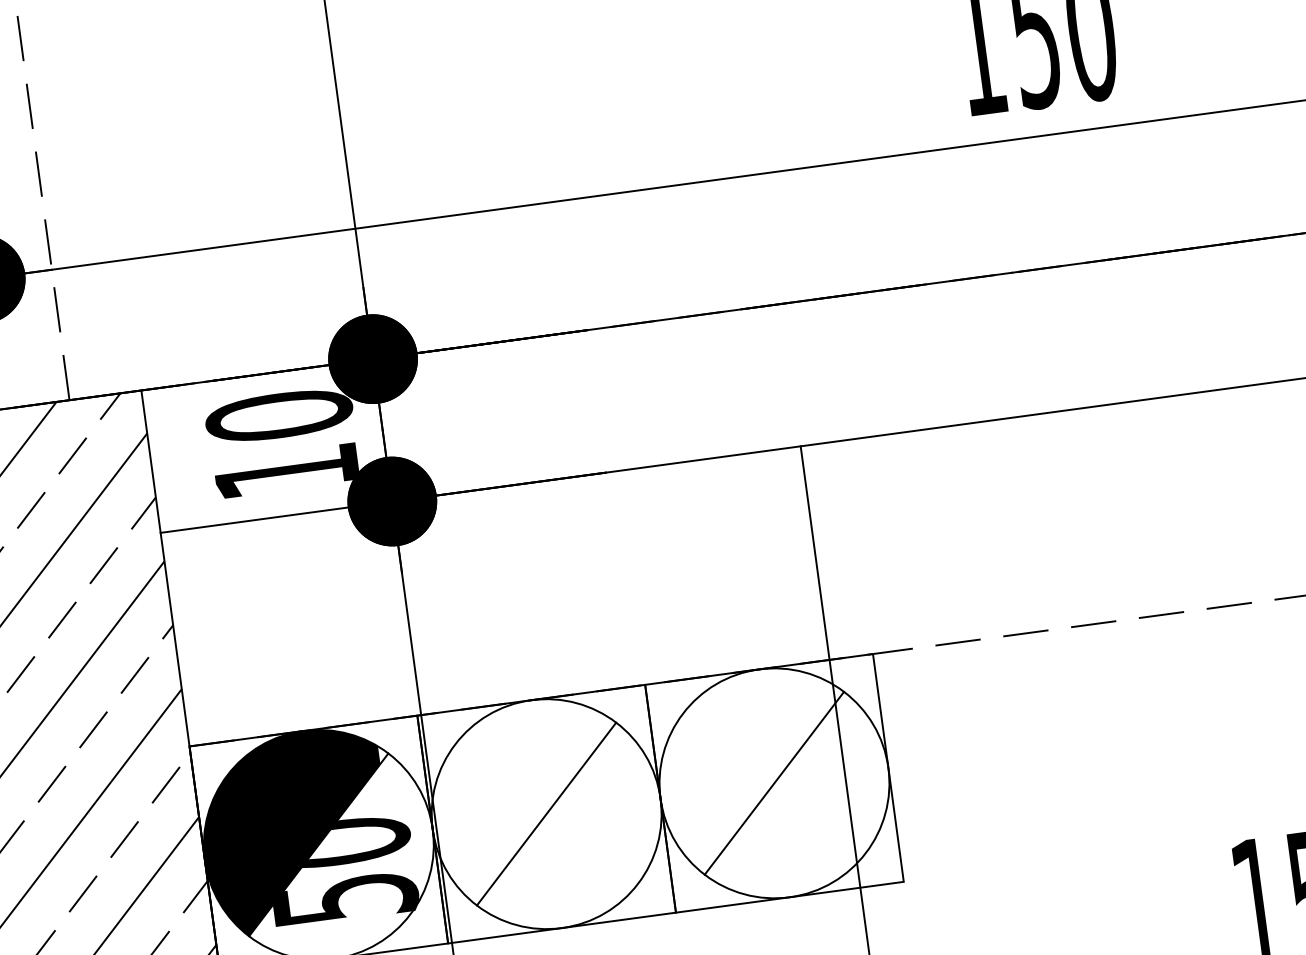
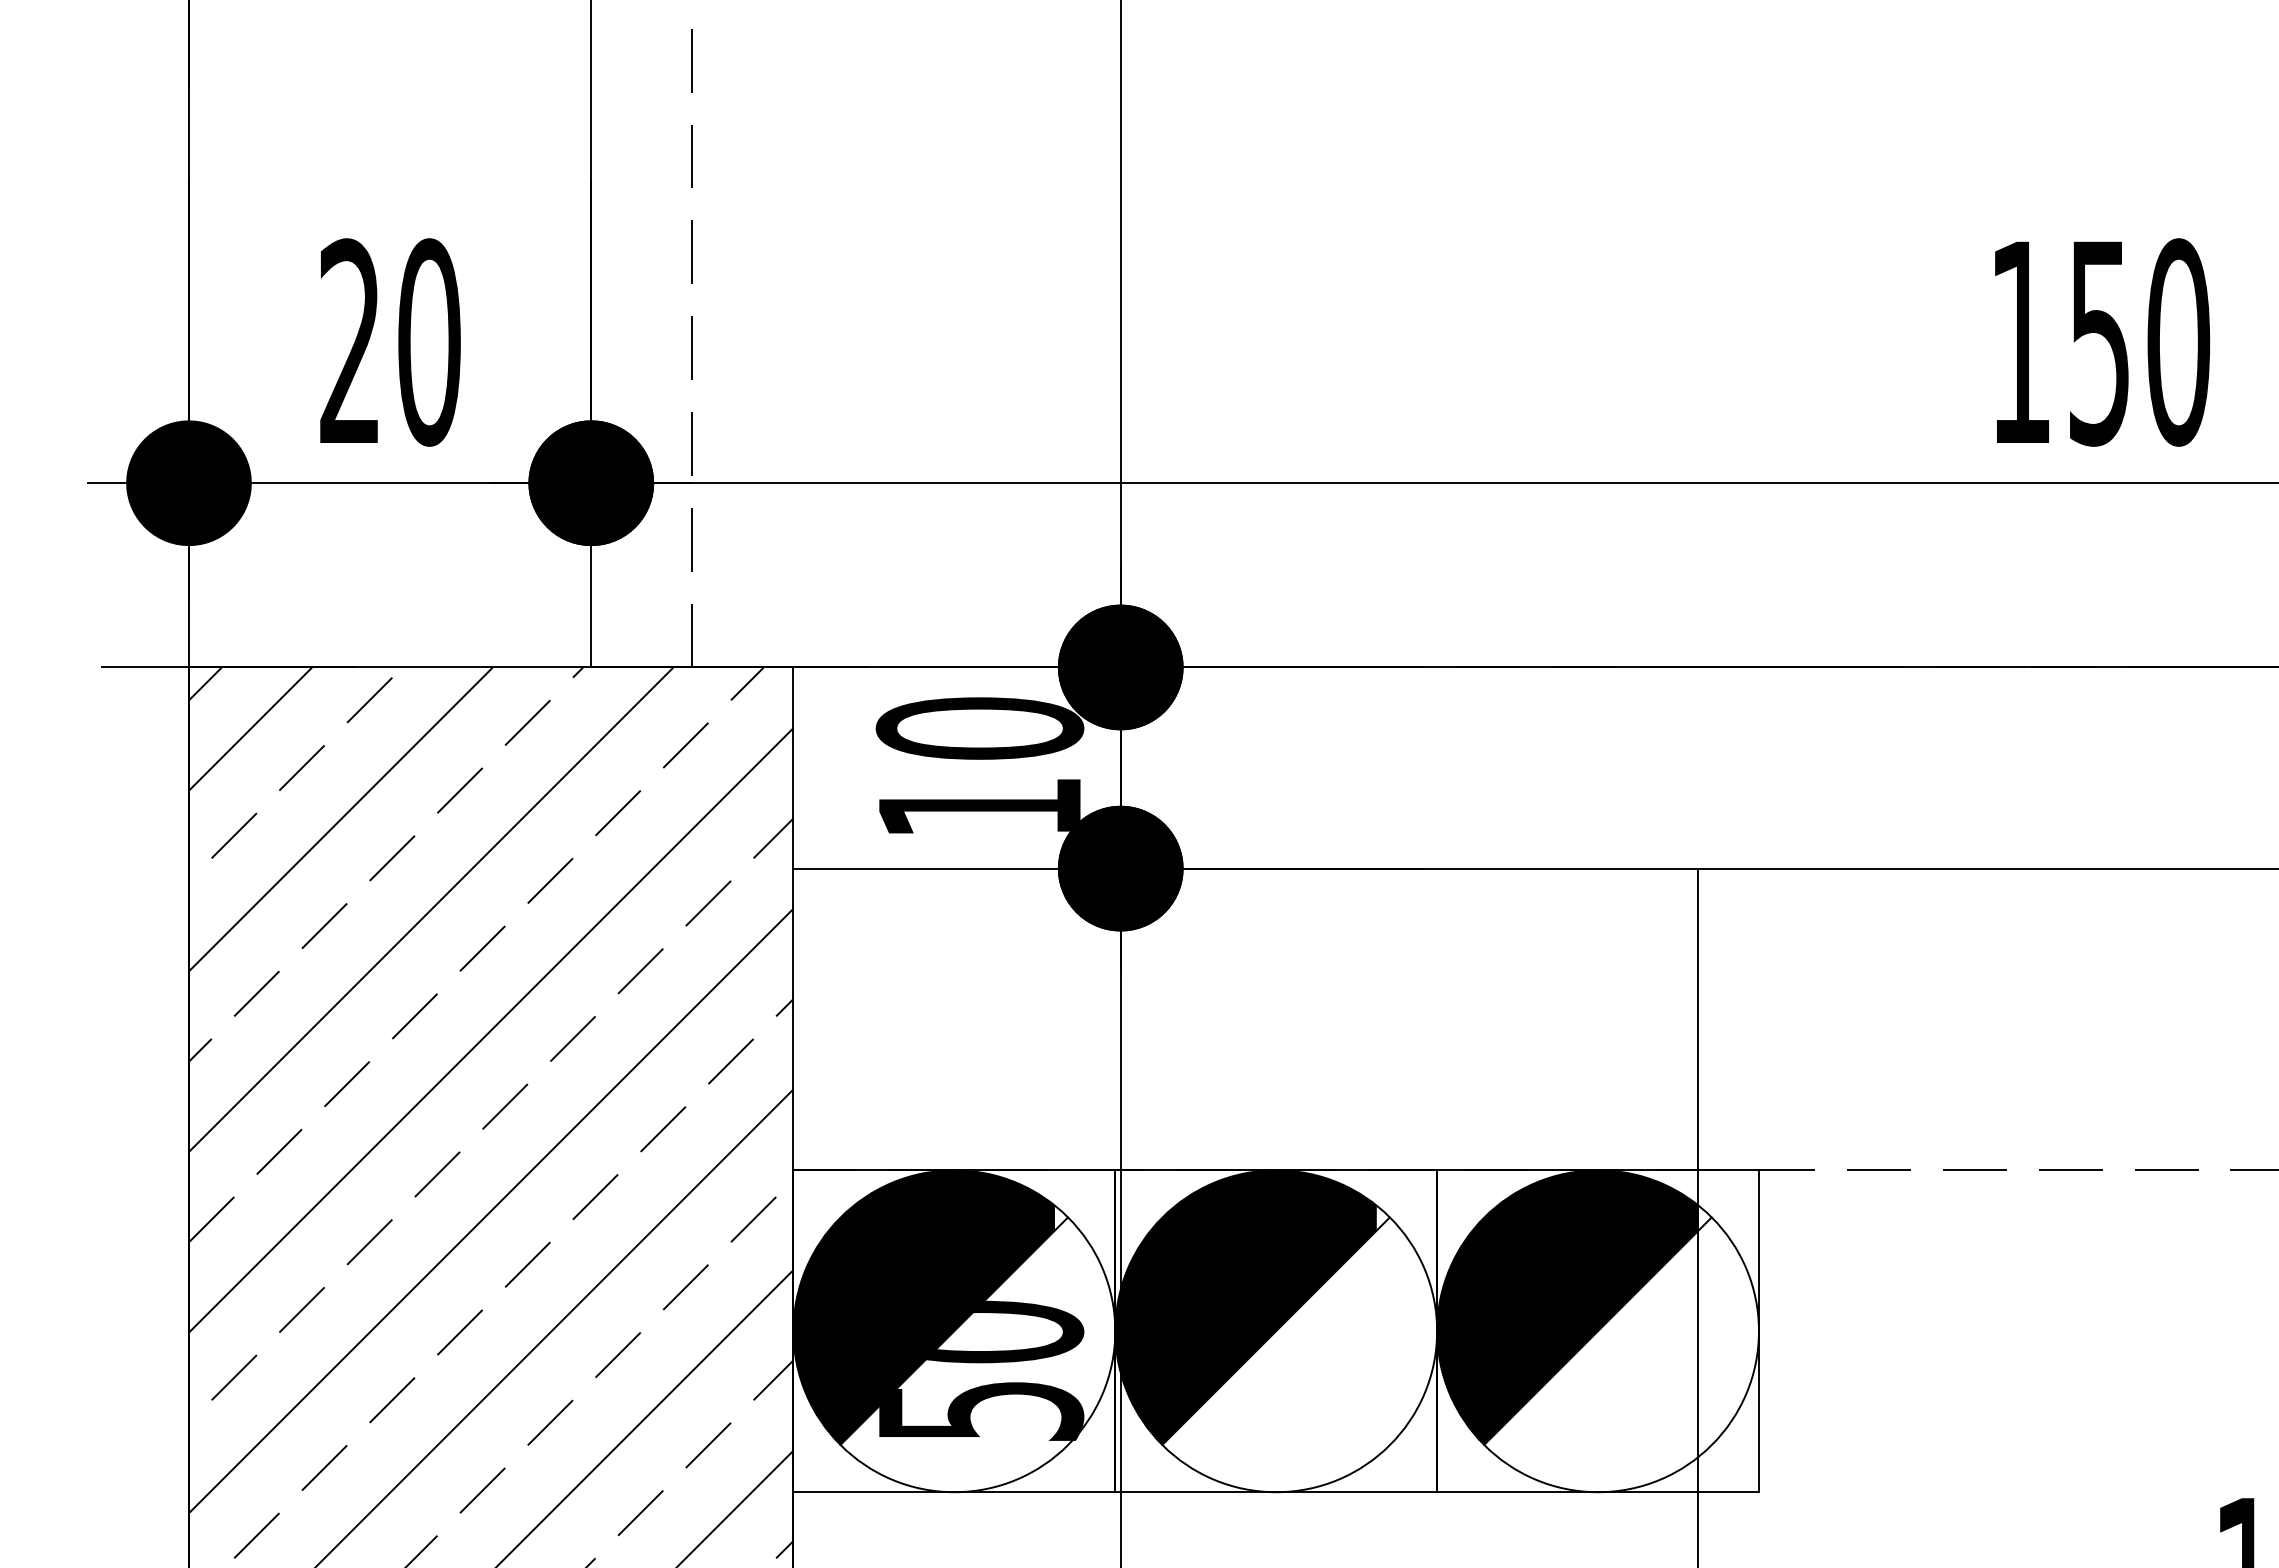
fill: (750, 769) -> (1567, 1307), added
fill: (522, 800) -> (1245, 1307), added

